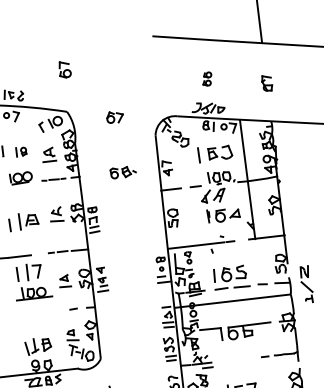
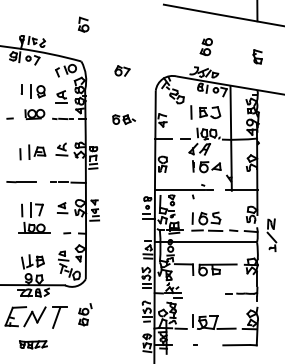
part: (206, 79) -> (205, 47), size x1.43
part: (21, 151) -> (37, 91), size x1.67
part: (32, 280) -> (34, 217), moved

